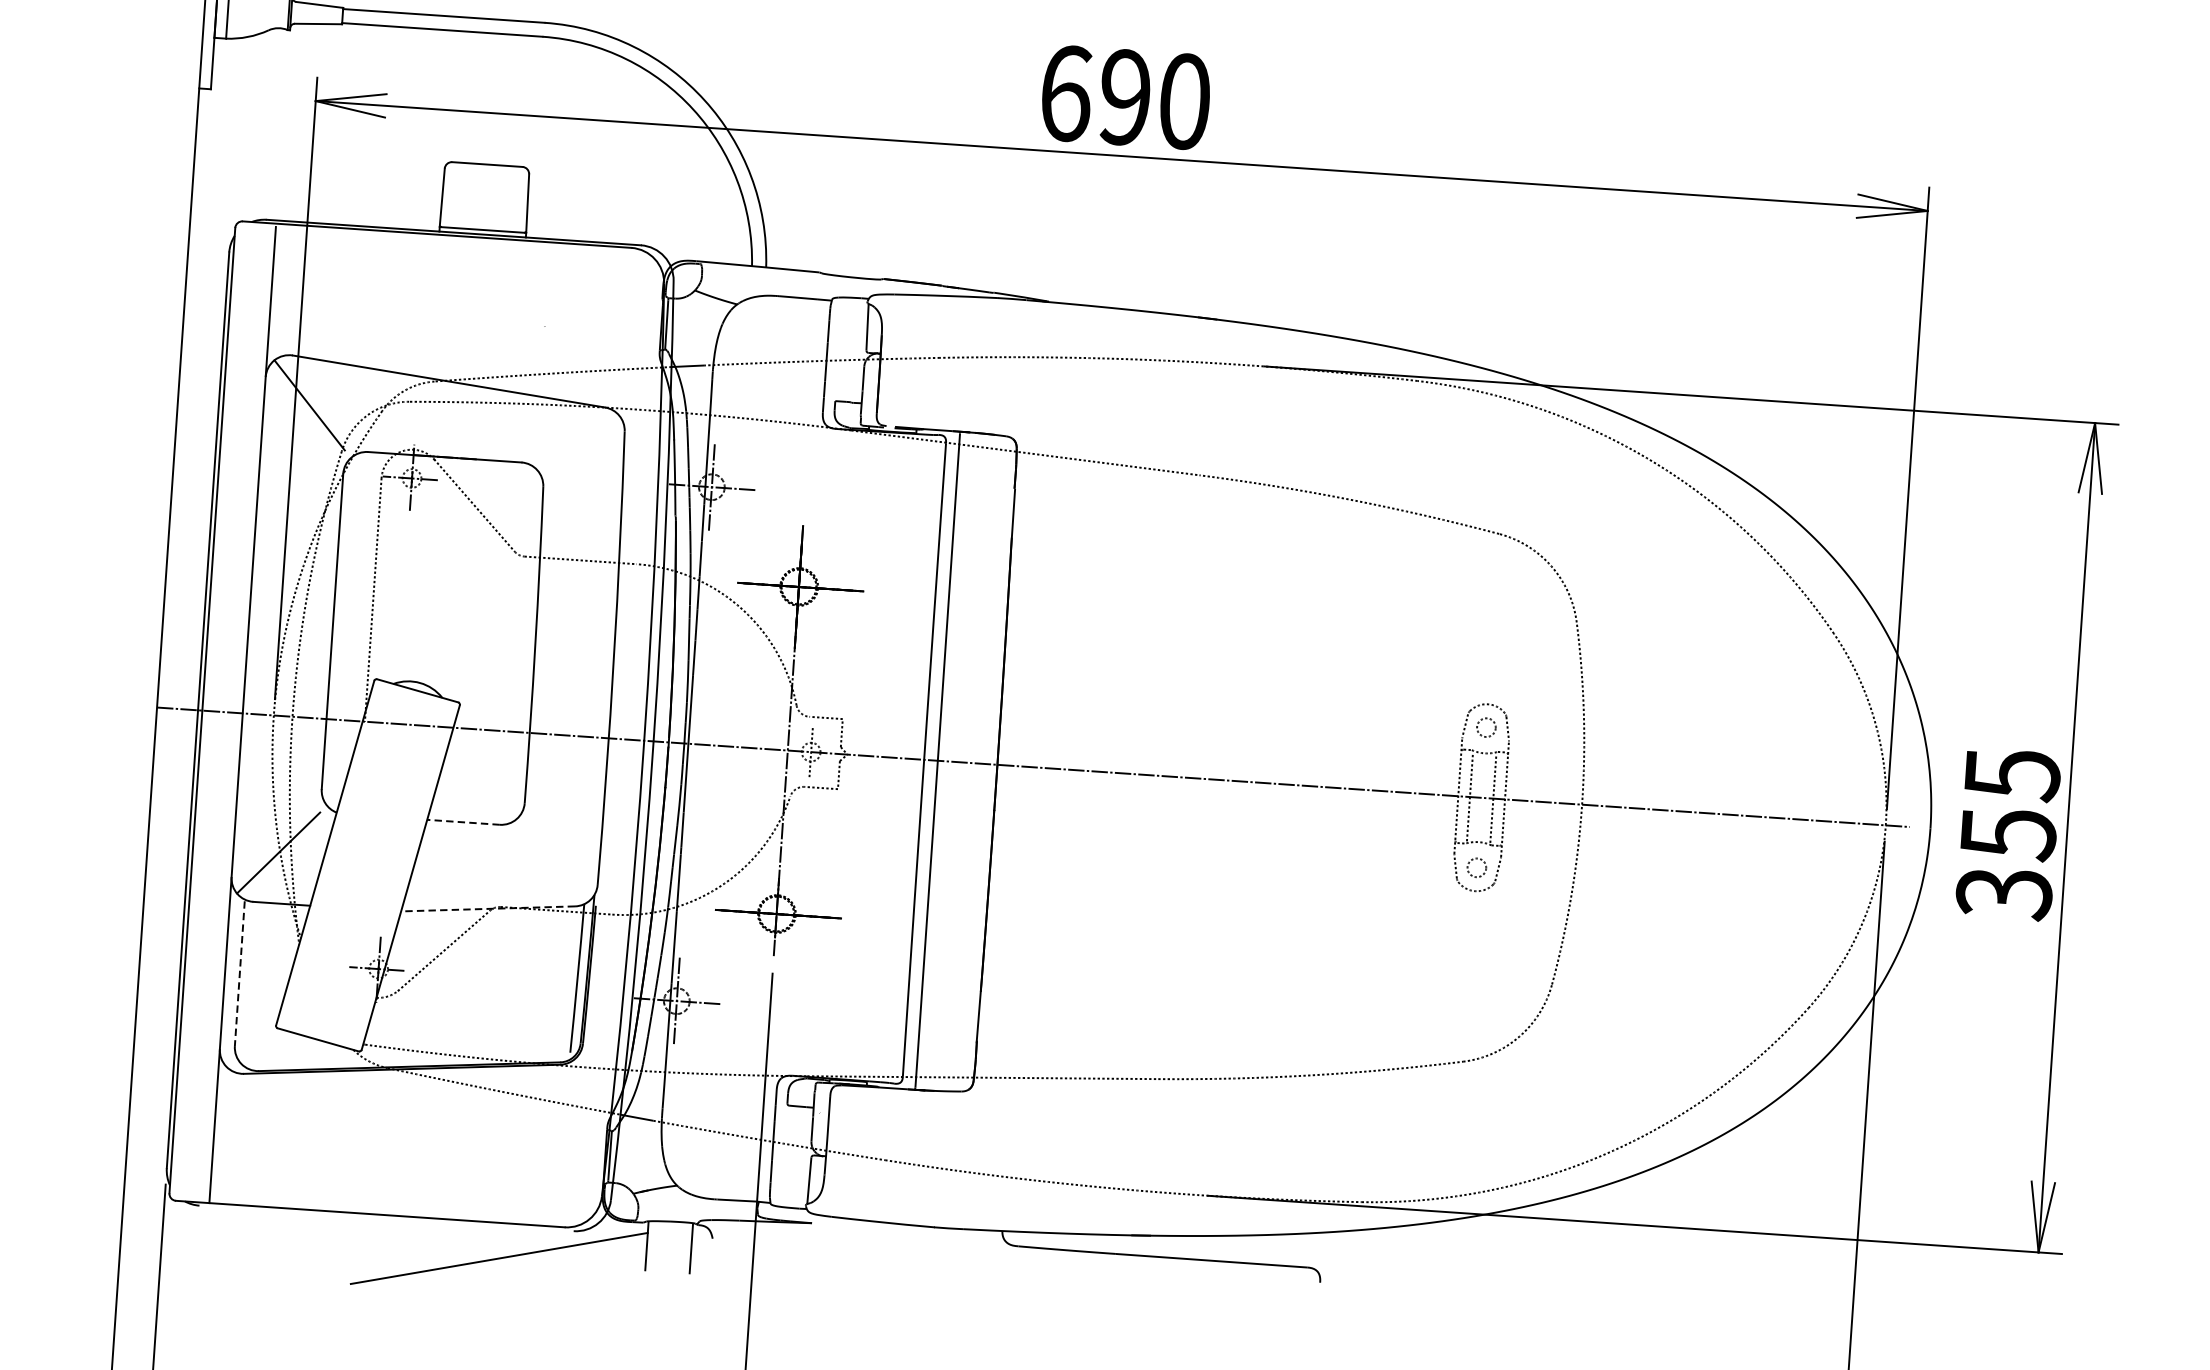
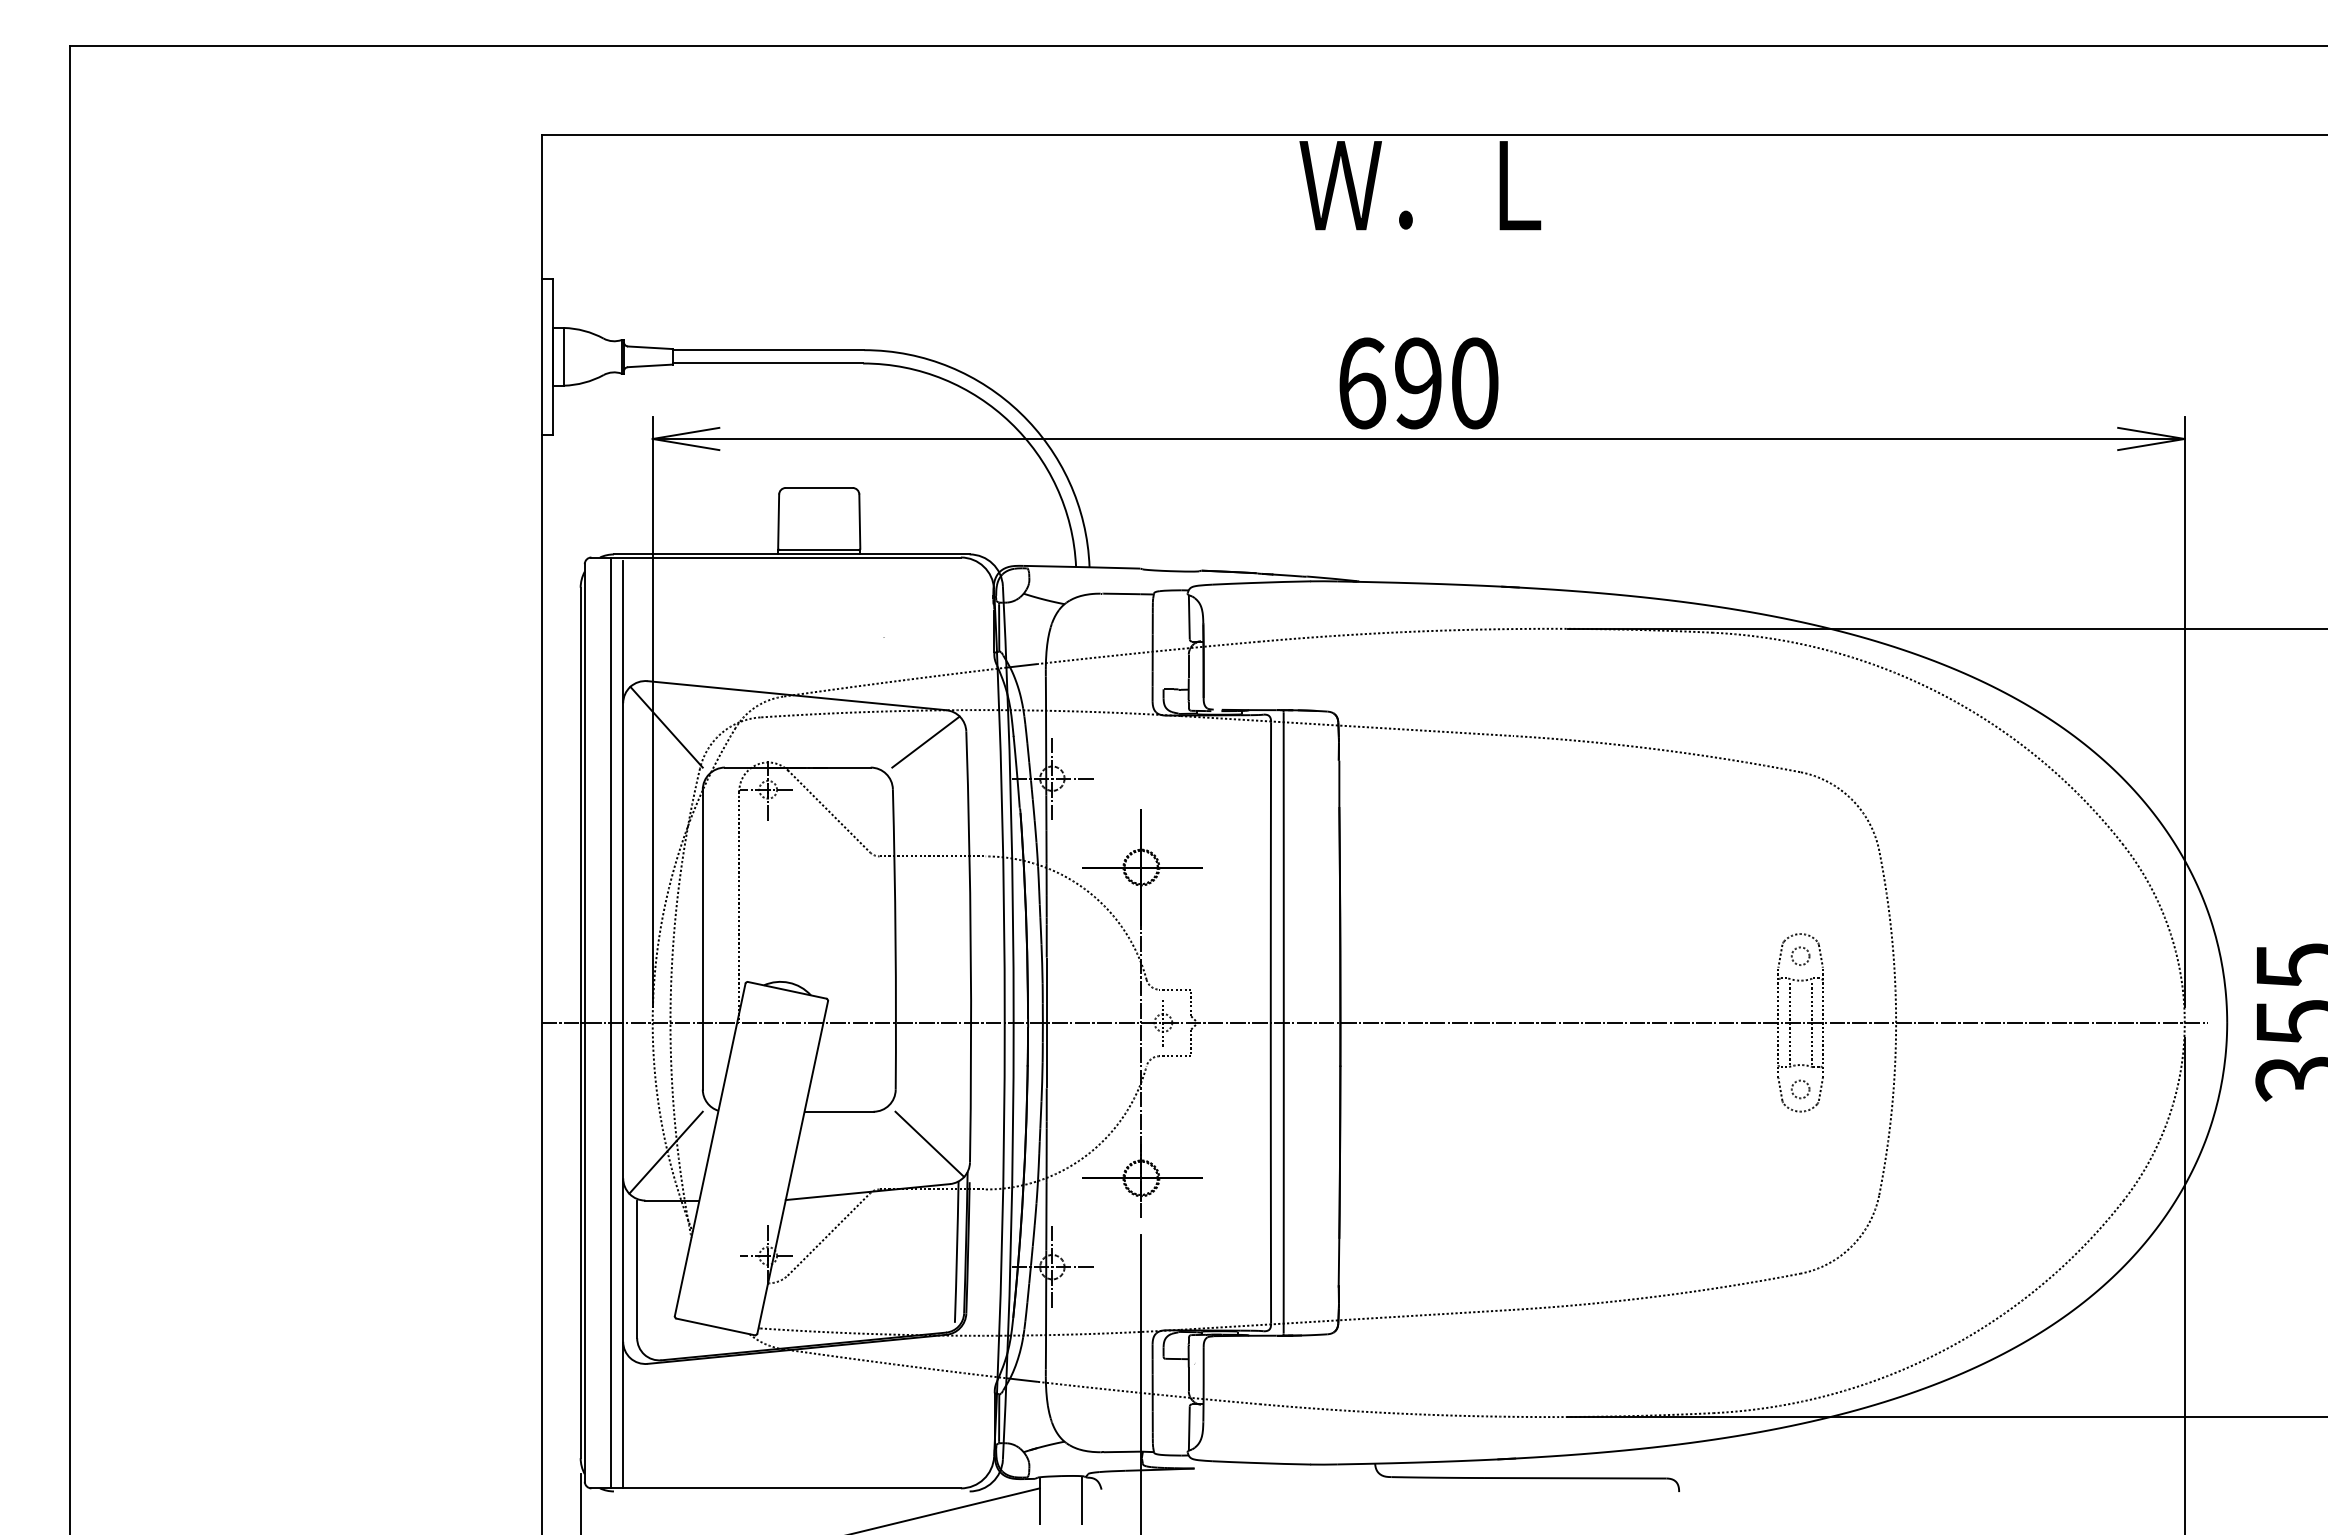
line: (581, 438) -> (925, 741), added
line: (230, 712) -> (611, 1022), added
line: (462, 822) -> (838, 1111), dashed -> solid
line: (556, 863) -> (929, 1144), added
line: (487, 909) -> (867, 1192), dashed -> solid
line: (240, 973) -> (637, 1269), dashed -> solid

